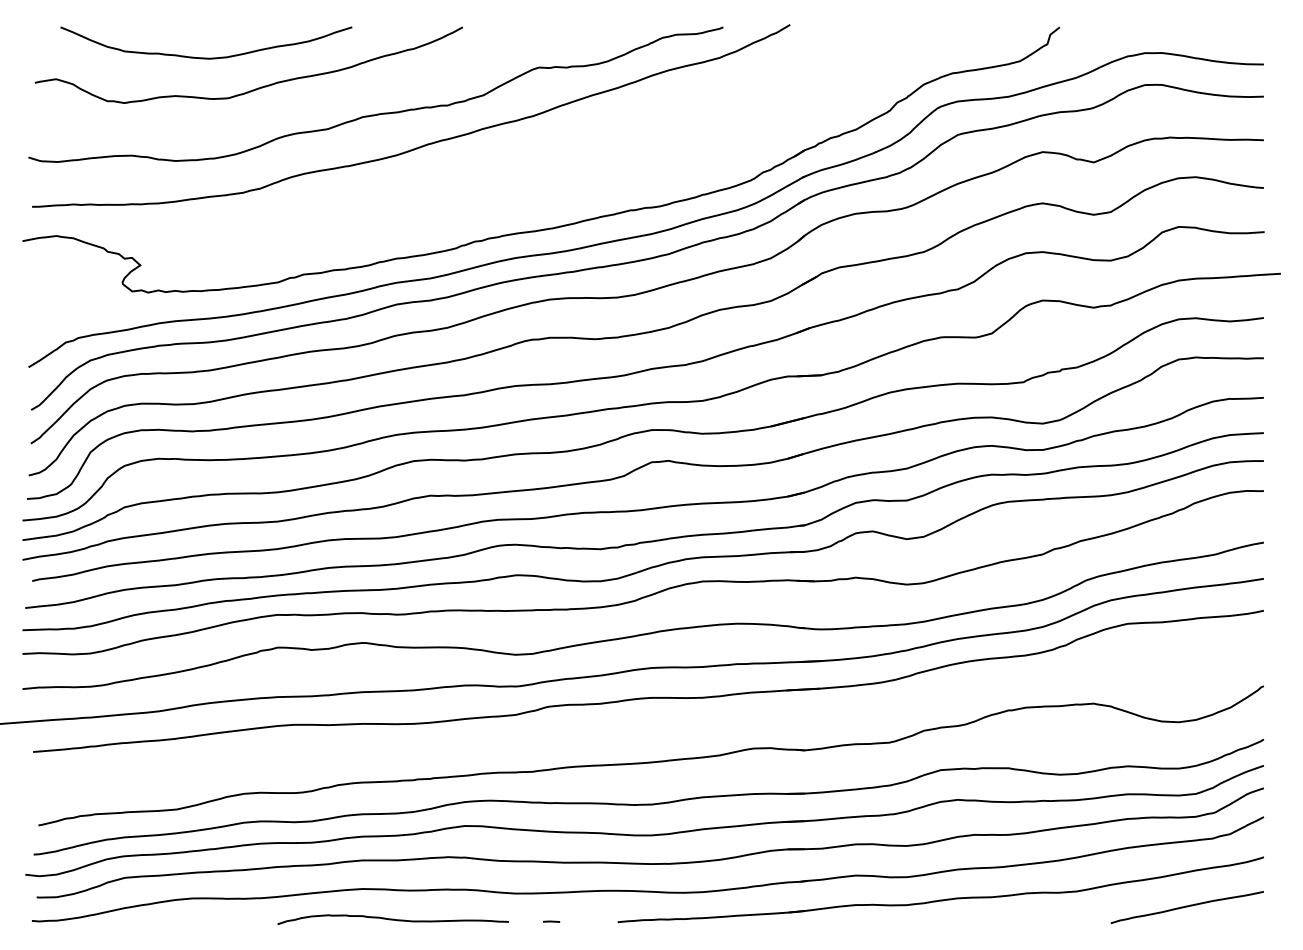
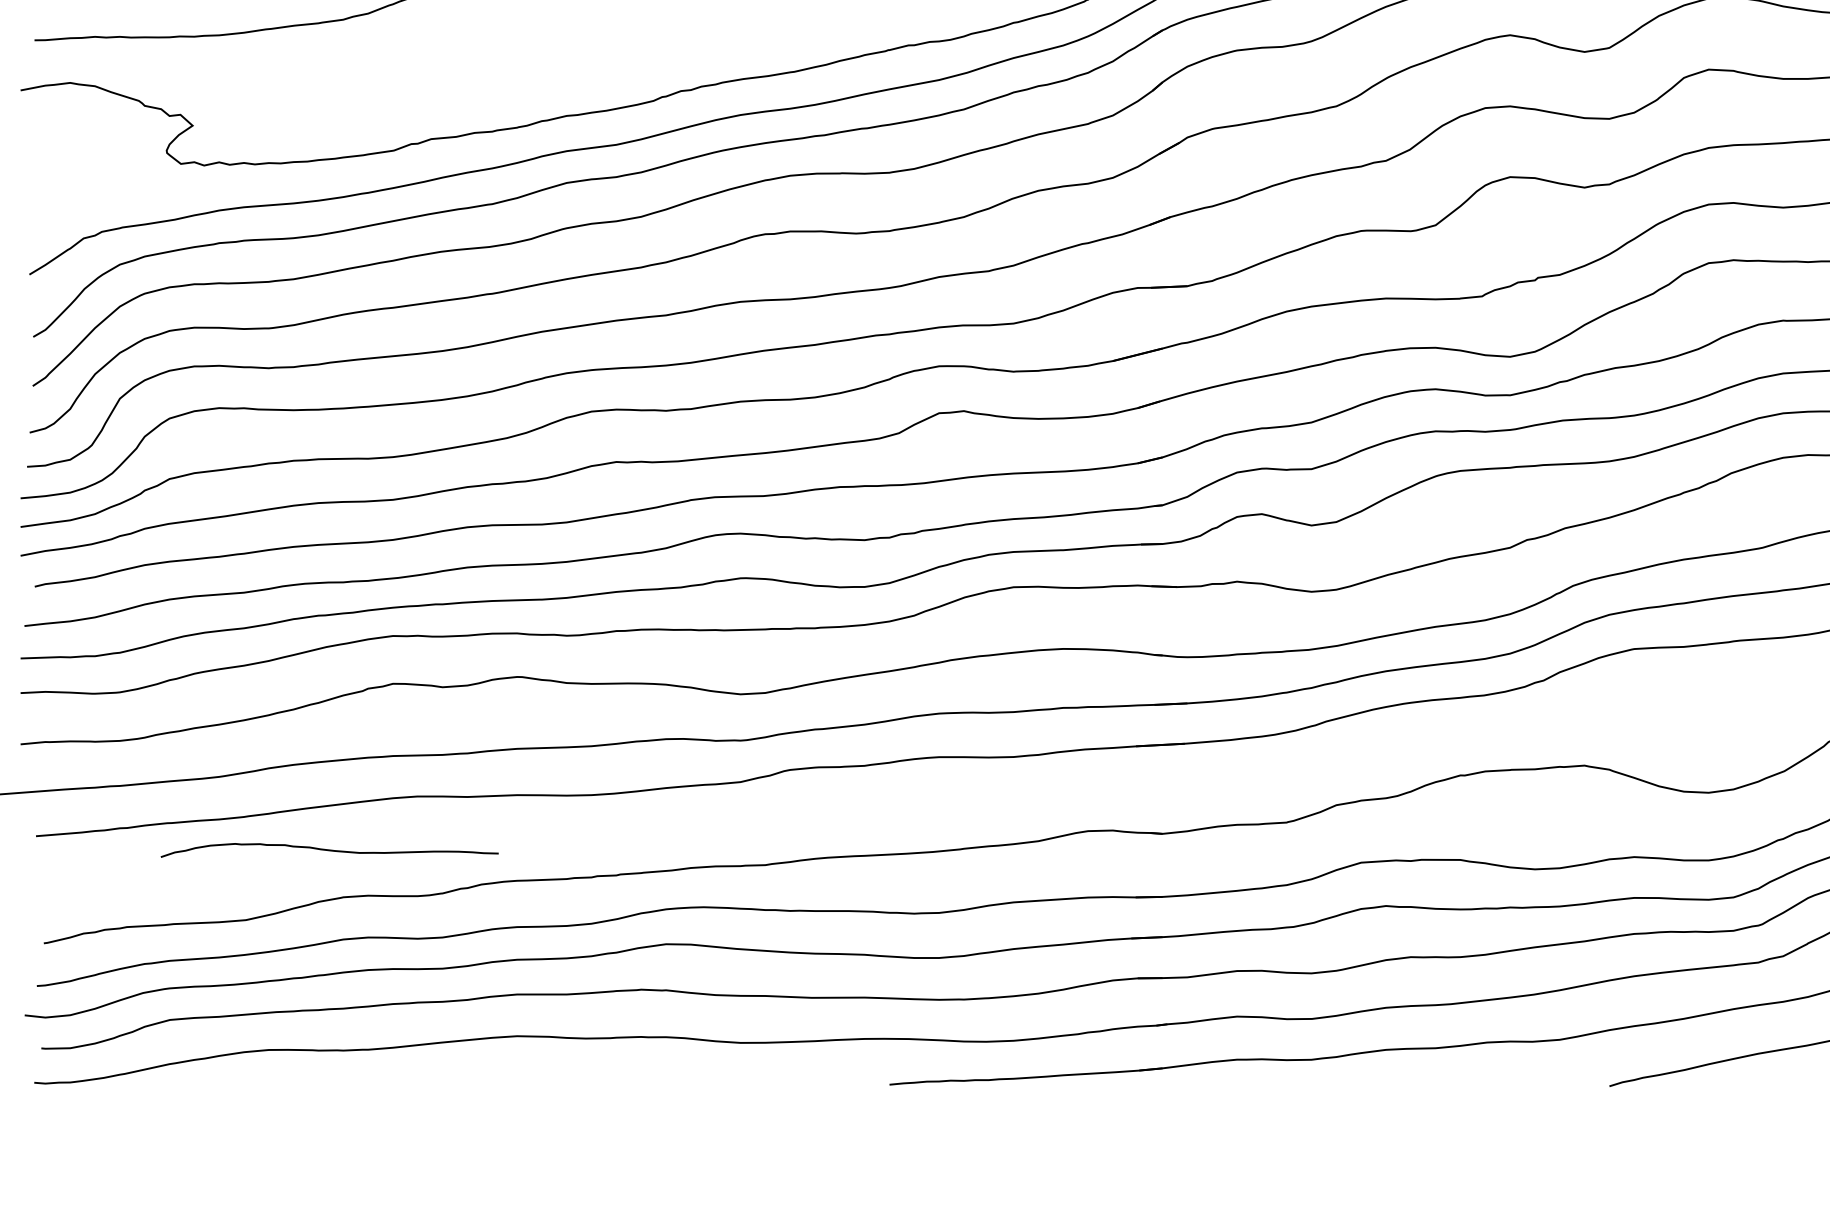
curve: (392, 919) -> (328, 850), moved
line: (551, 921) -> (792, 1083), removed

